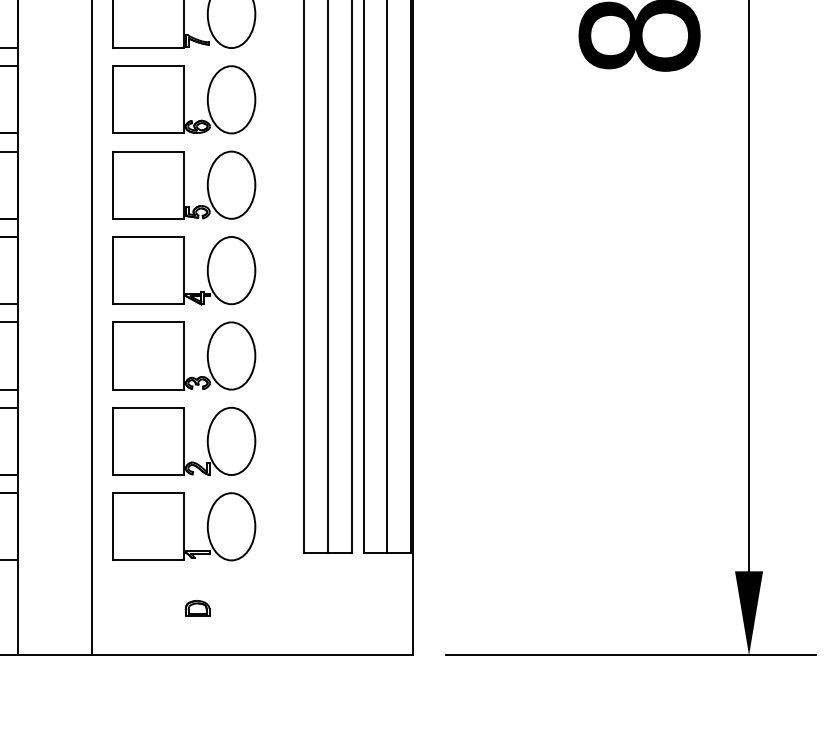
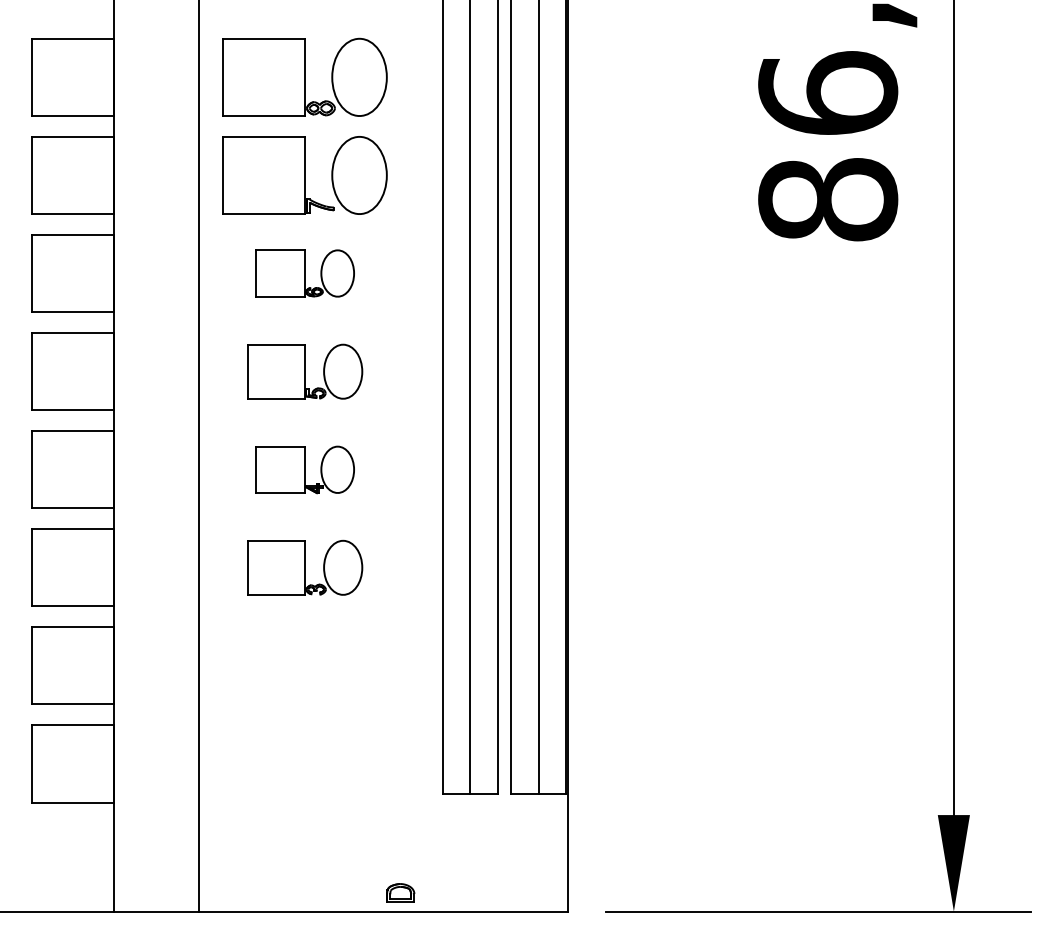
part: (183, 99) -> (304, 273), size x0.6
part: (183, 185) -> (304, 371), size x0.7
part: (183, 270) -> (304, 469), size x0.6
part: (183, 355) -> (304, 567), size x0.7
part: (183, 441) -> (304, 665), removed
part: (183, 526) -> (304, 763), removed
part: (197, 608) -> (400, 892), moved

